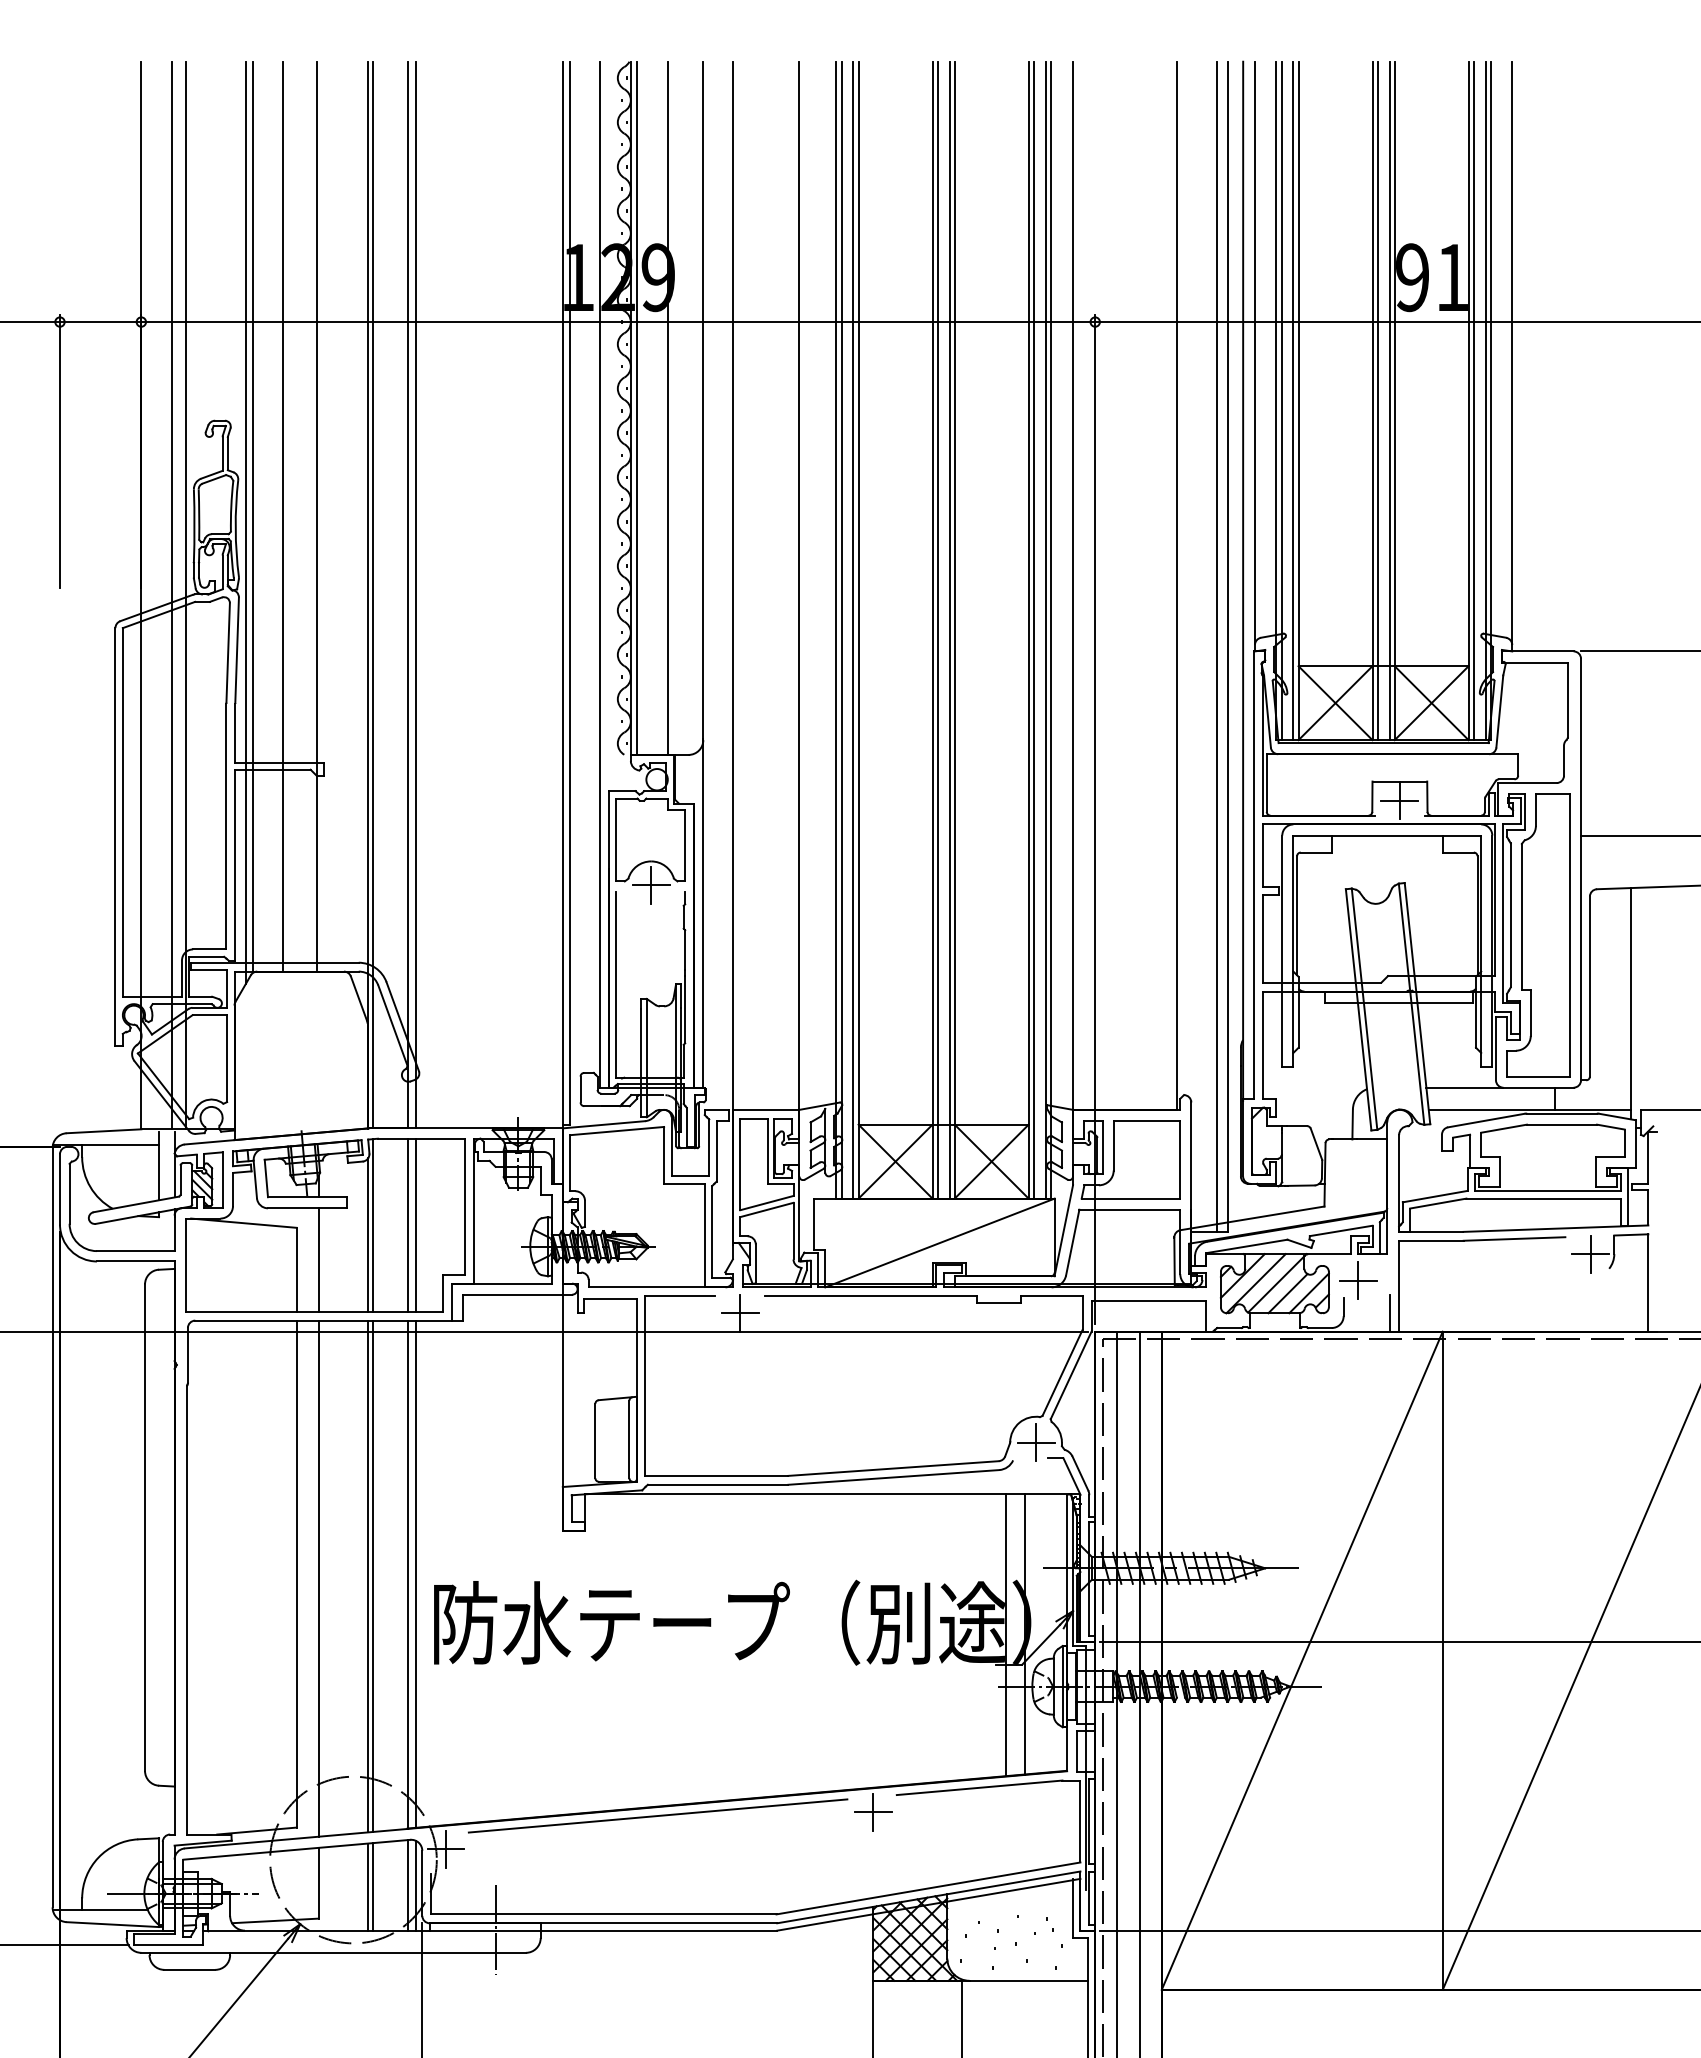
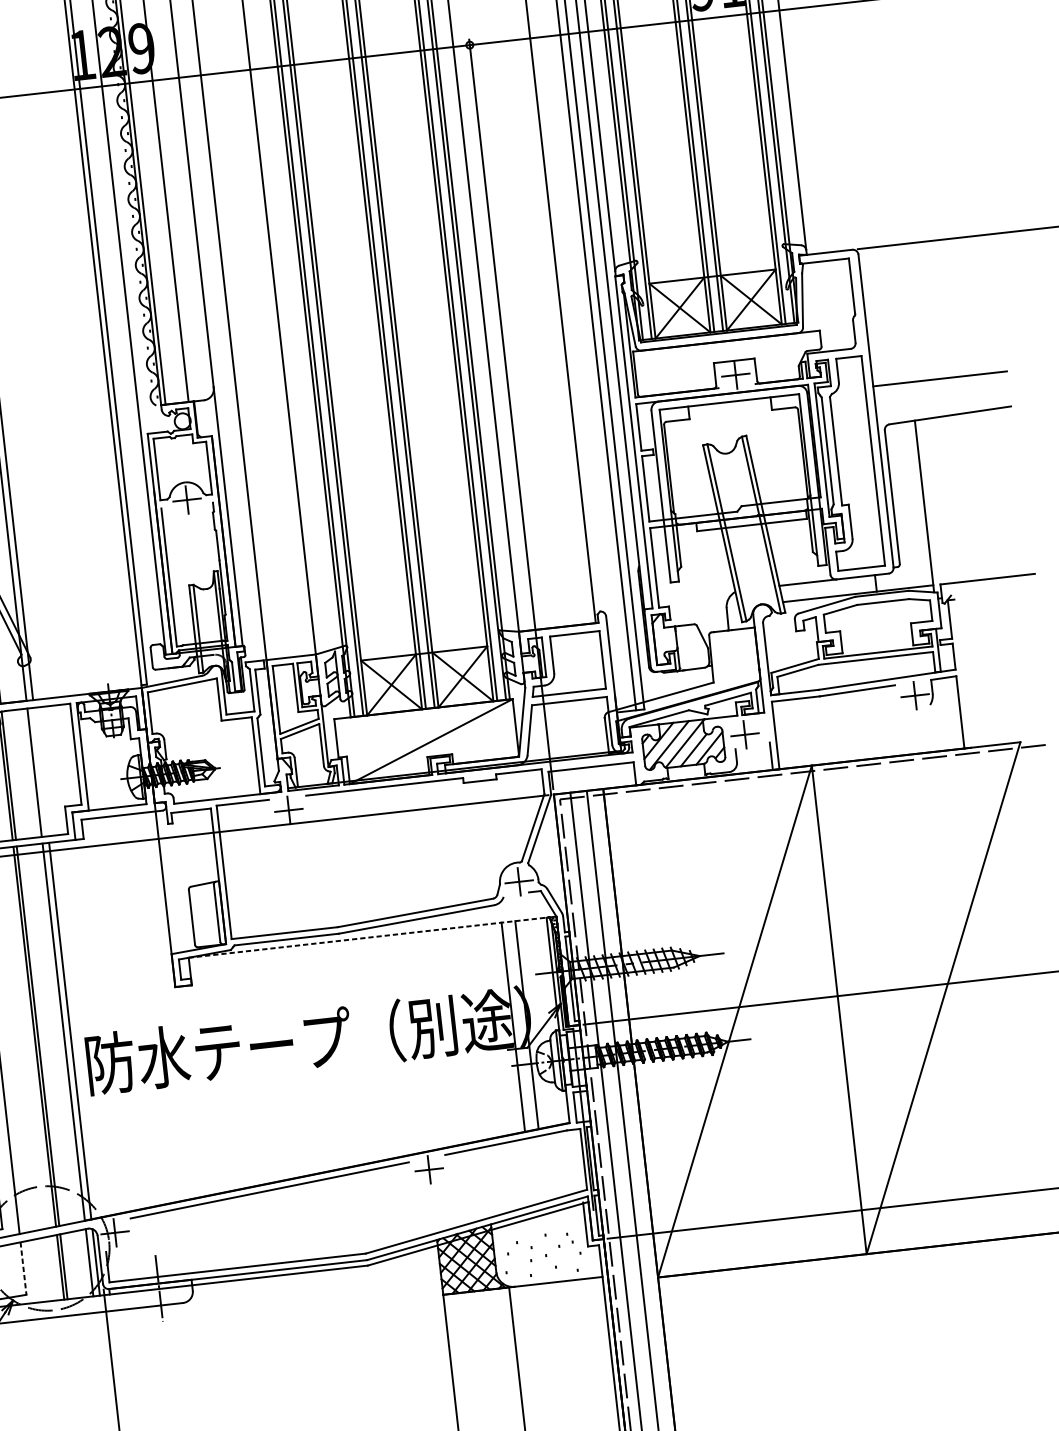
line: (416, 1224) -> (41, 771), removed
line: (827, 1494) -> (368, 937), solid -> dashed
line: (318, 1883) -> (23, 1268), solid -> dashed

